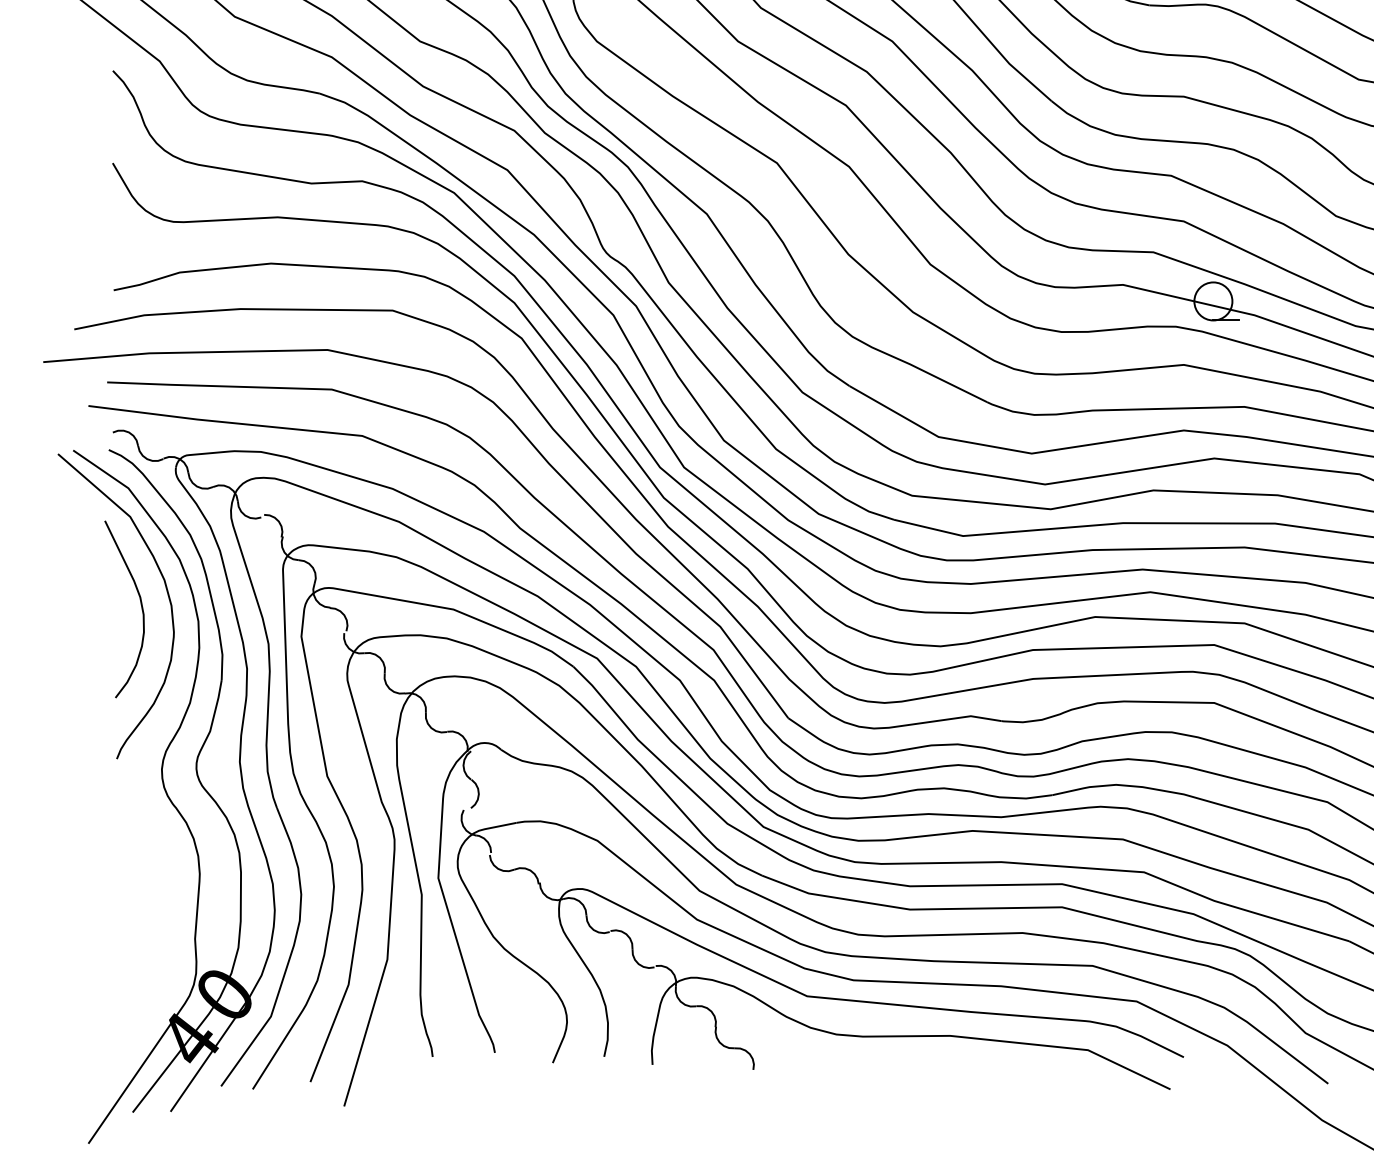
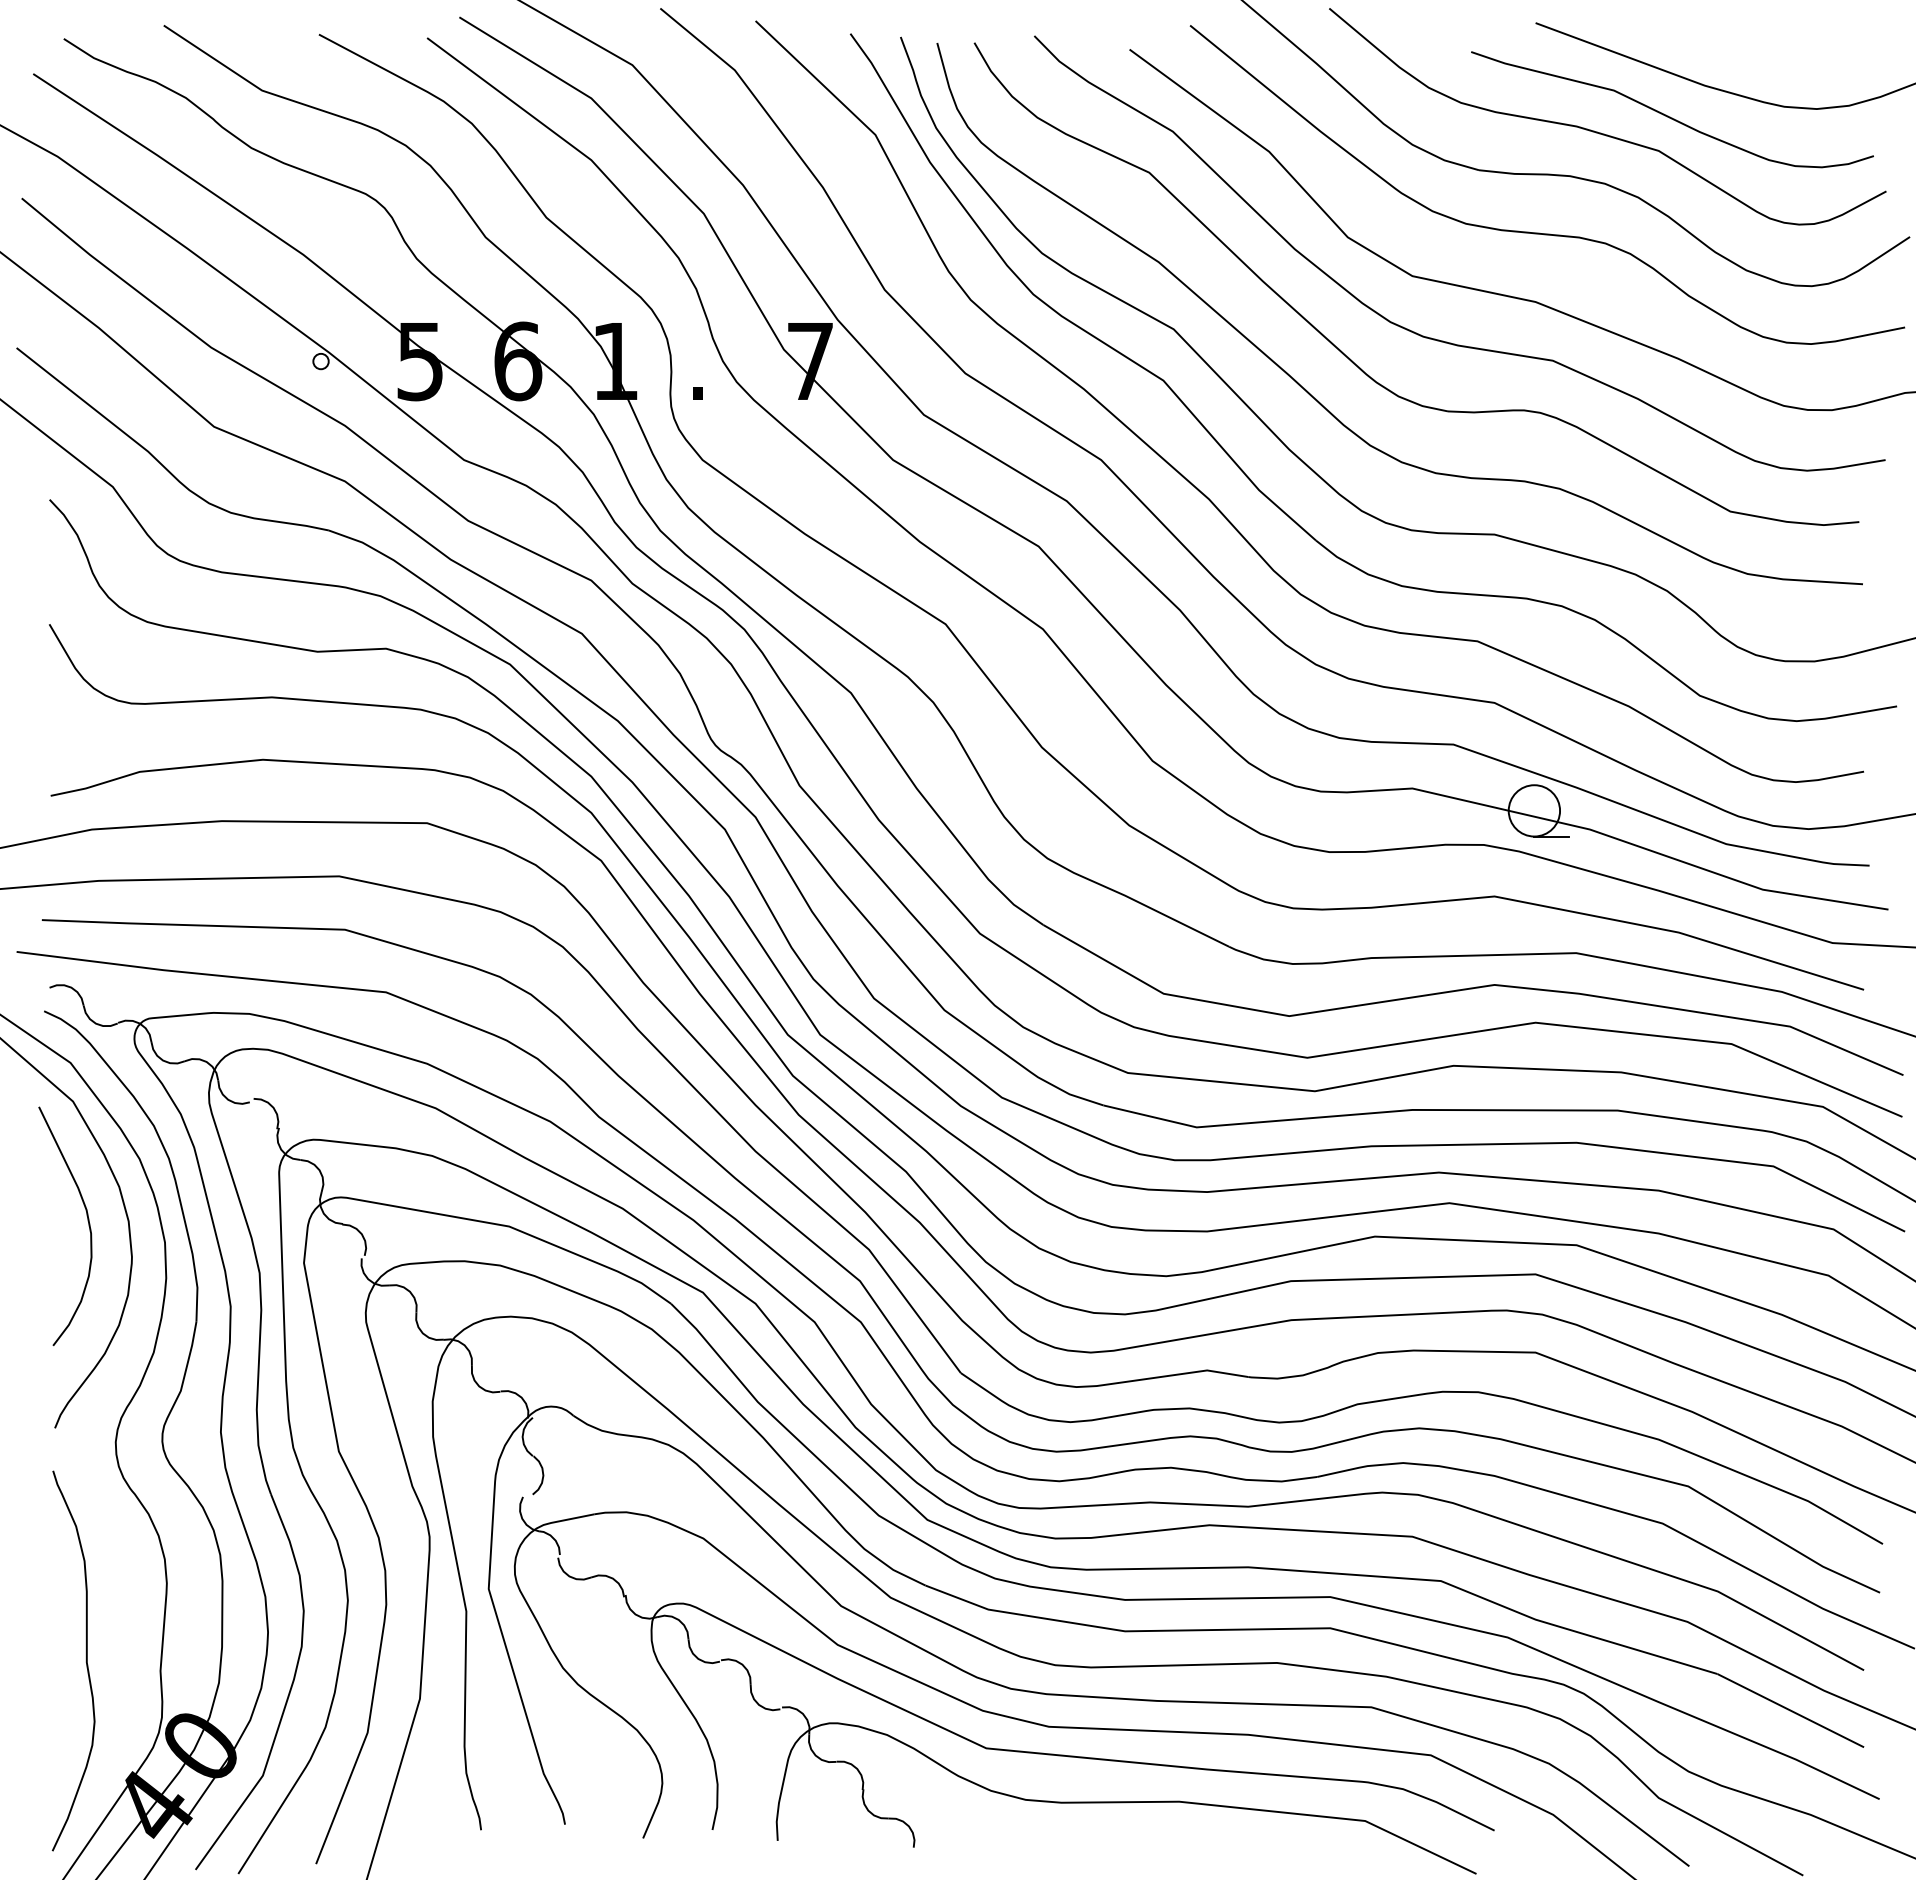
curve: (139, 931) -> (85, 1660), added

